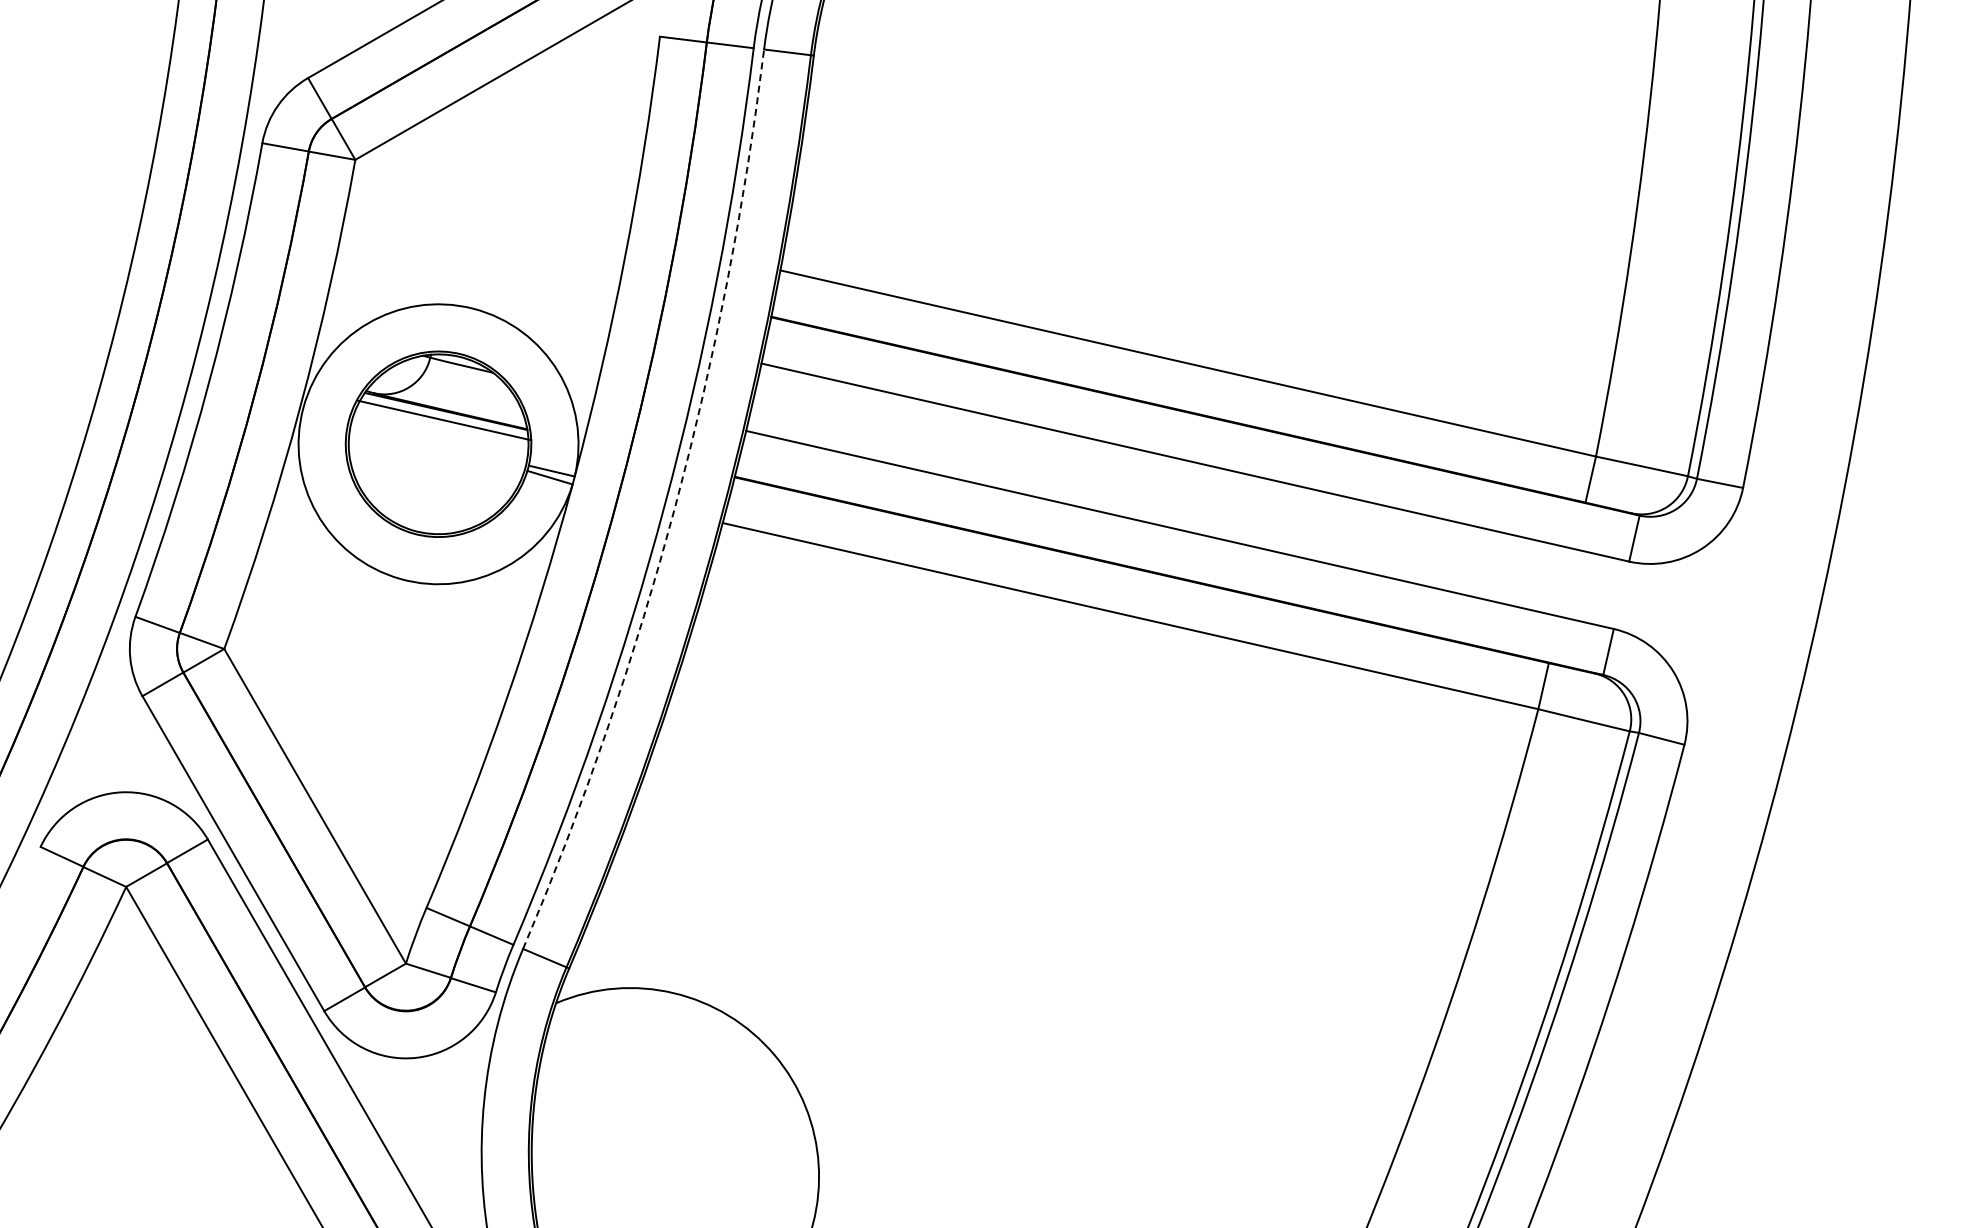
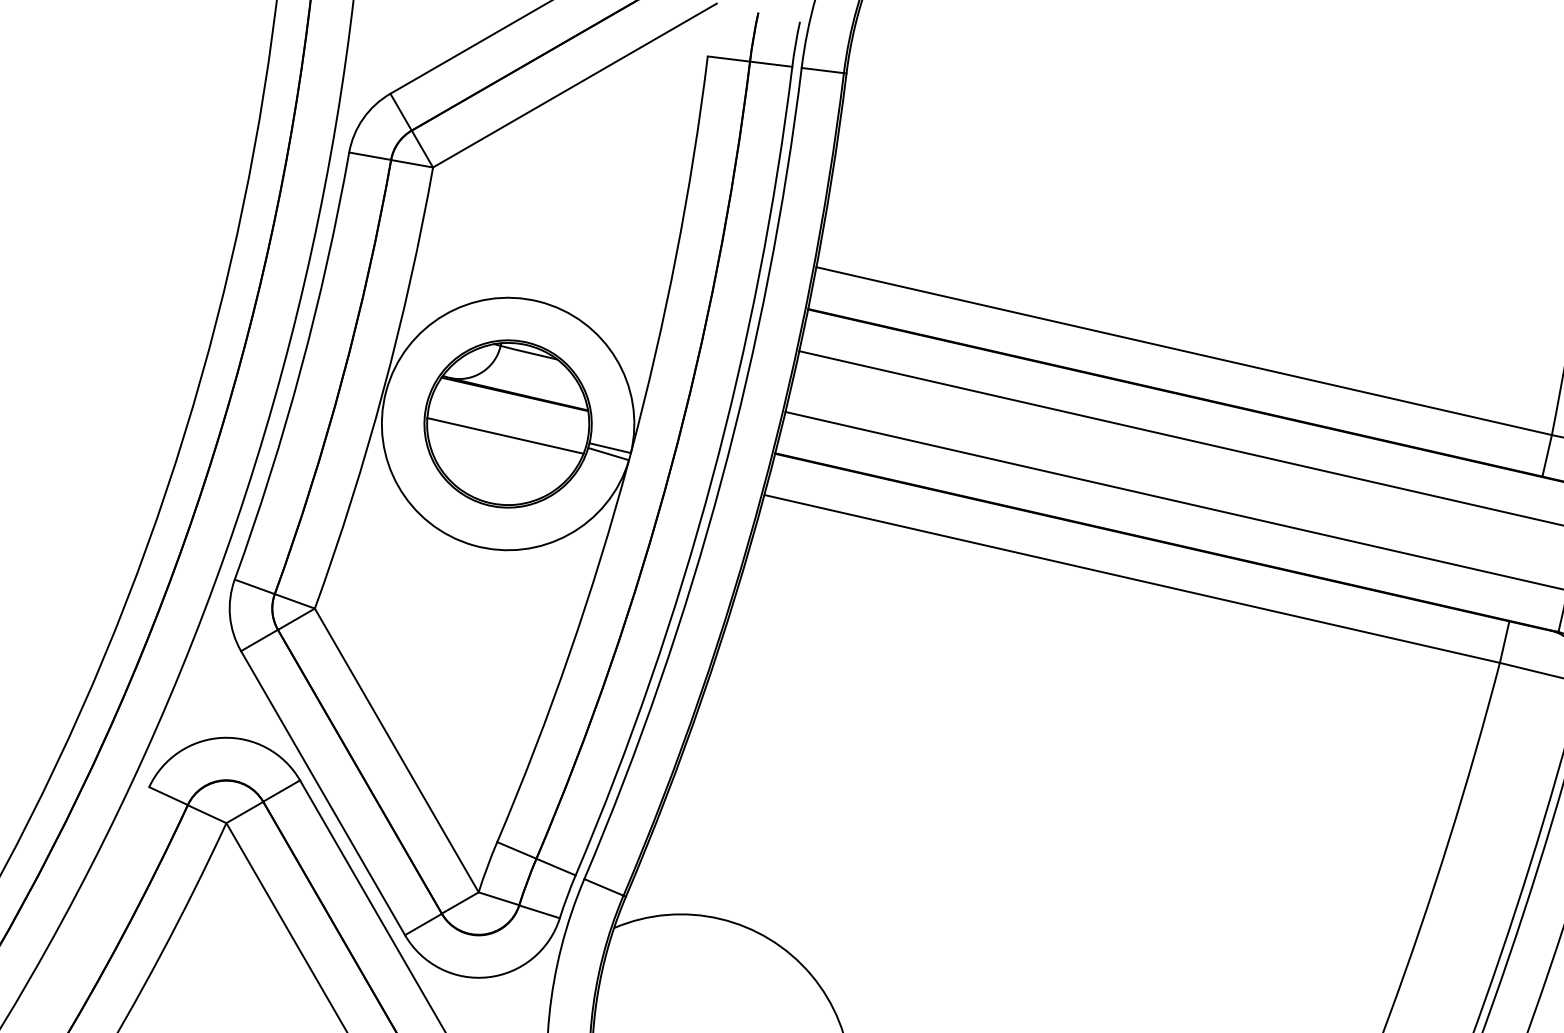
line: (444, 420) -> (505, 435), moved
arc: (675, 507) -> (721, 481), dashed -> solid

